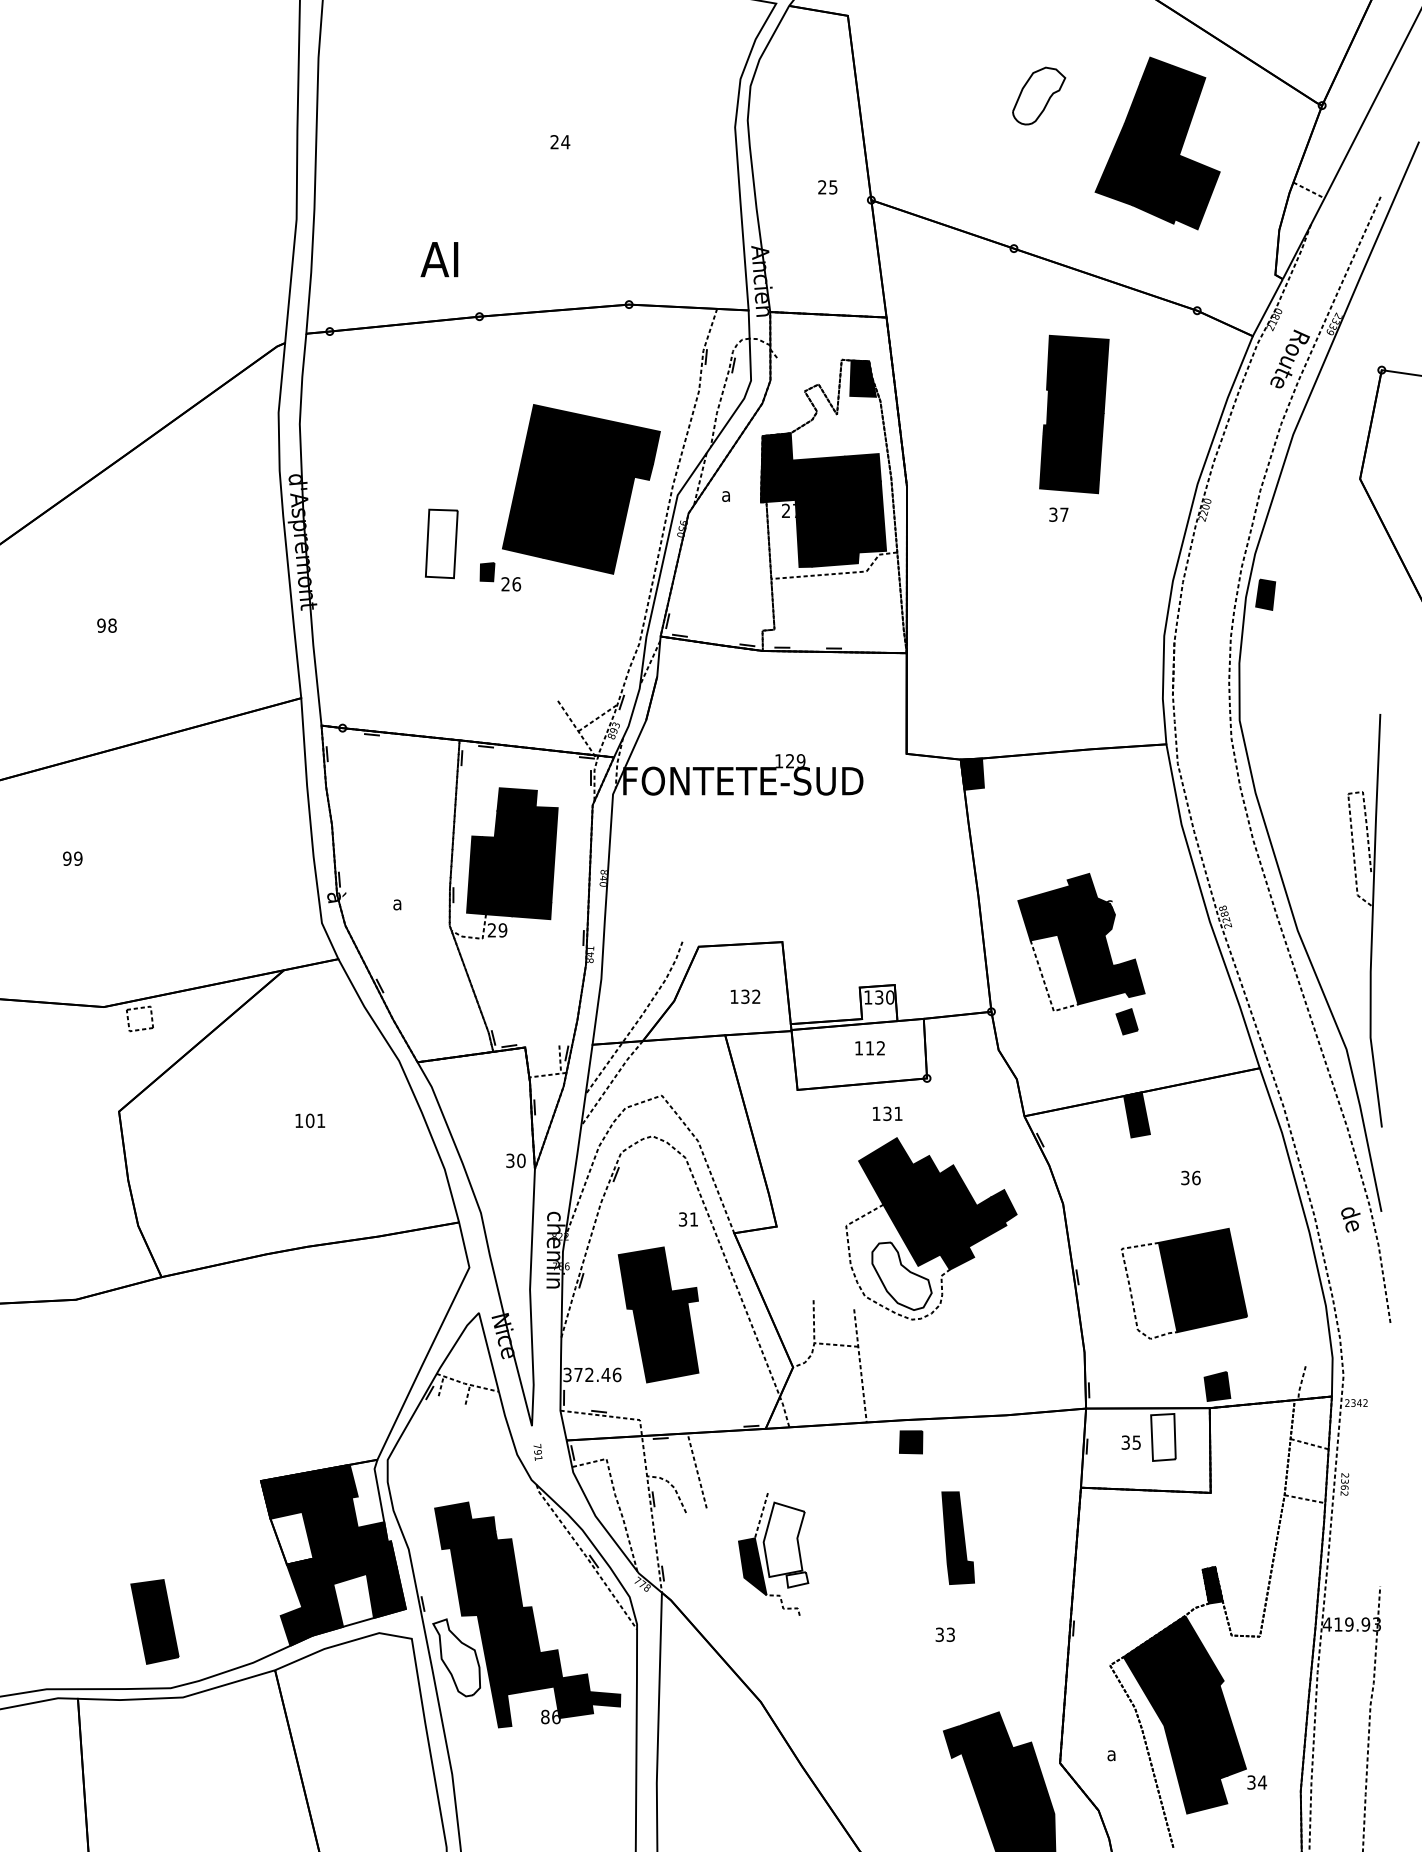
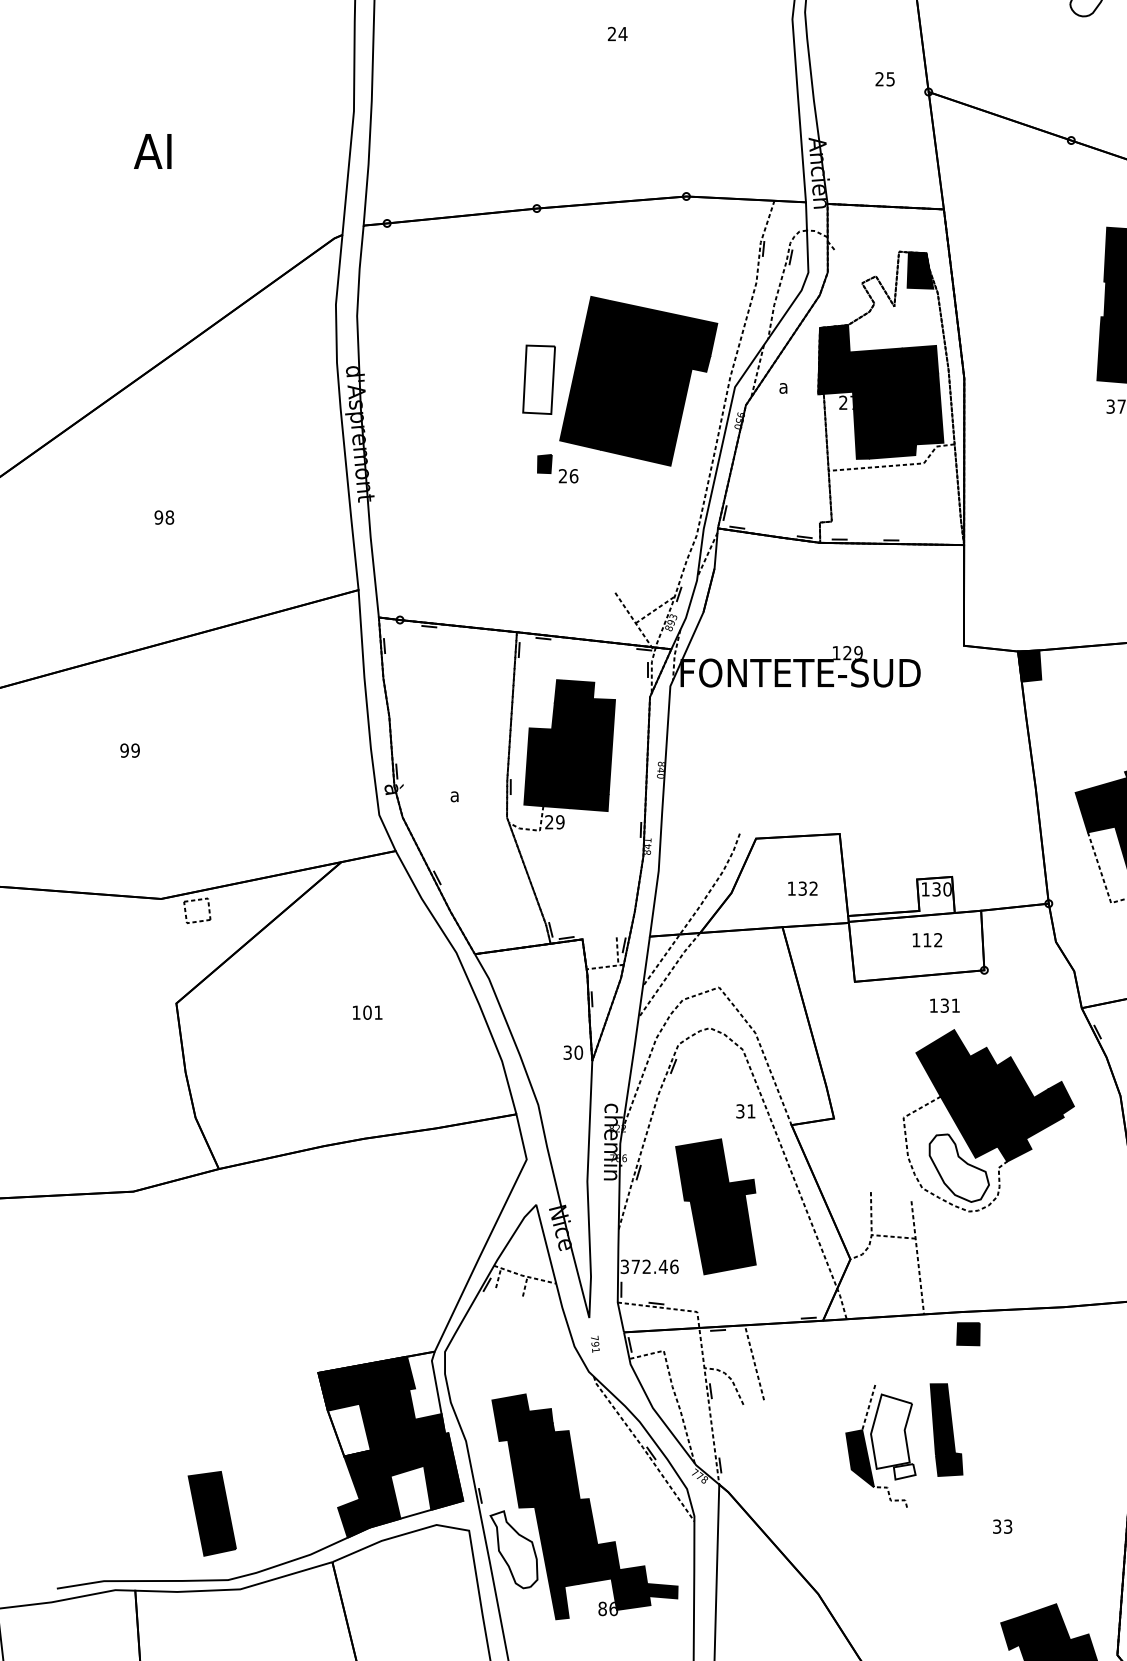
text: (439, 259) -> (152, 151), moved
part: (441, 543) -> (538, 379), moved
part: (957, 1537) -> (945, 1429), moved
part: (773, 1554) -> (880, 1446), moved

